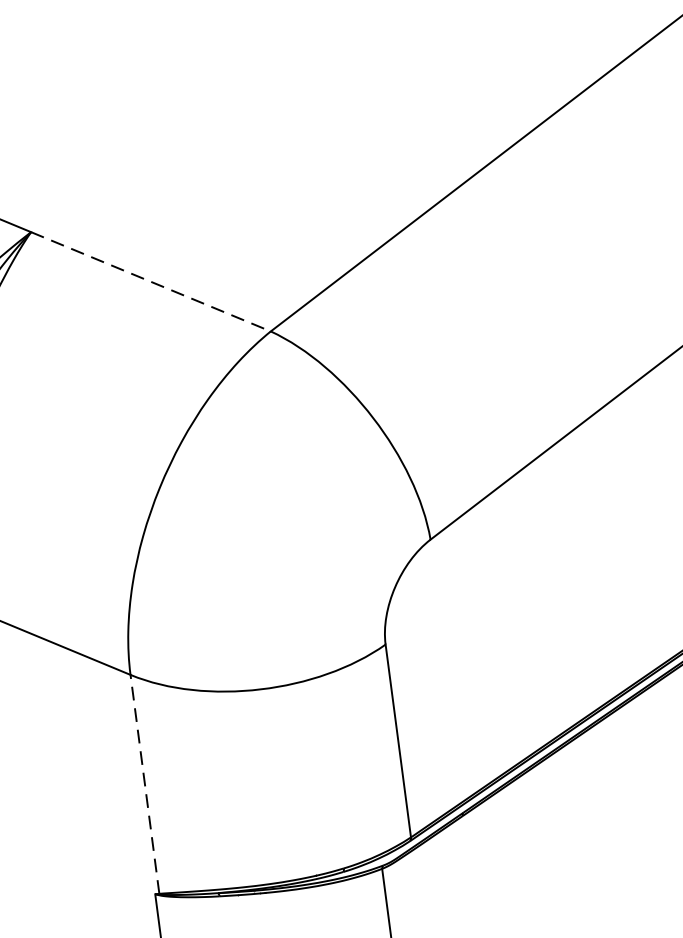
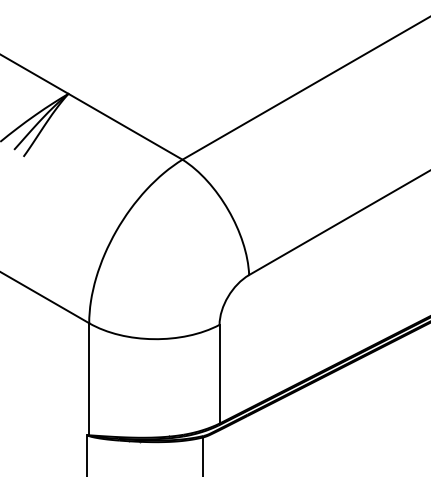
line: (150, 281) -> (125, 126), dashed -> solid
line: (145, 782) -> (89, 378), dashed -> solid

